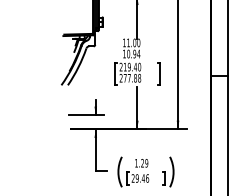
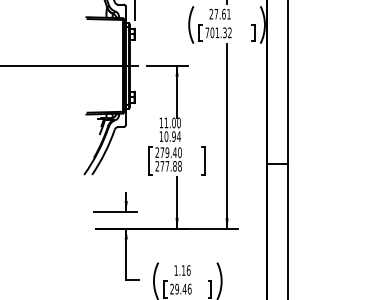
text: (125, 67) -> (162, 152), 219.40 -> 279.40
text: (144, 163) -> (185, 270), 1.29 -> 1.16

